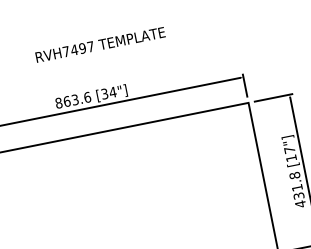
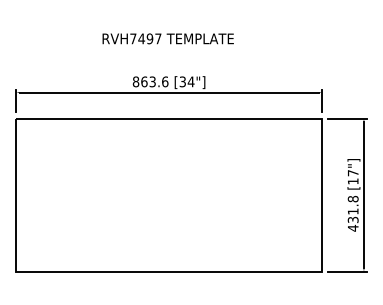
text: (99, 44) -> (167, 38), moved

